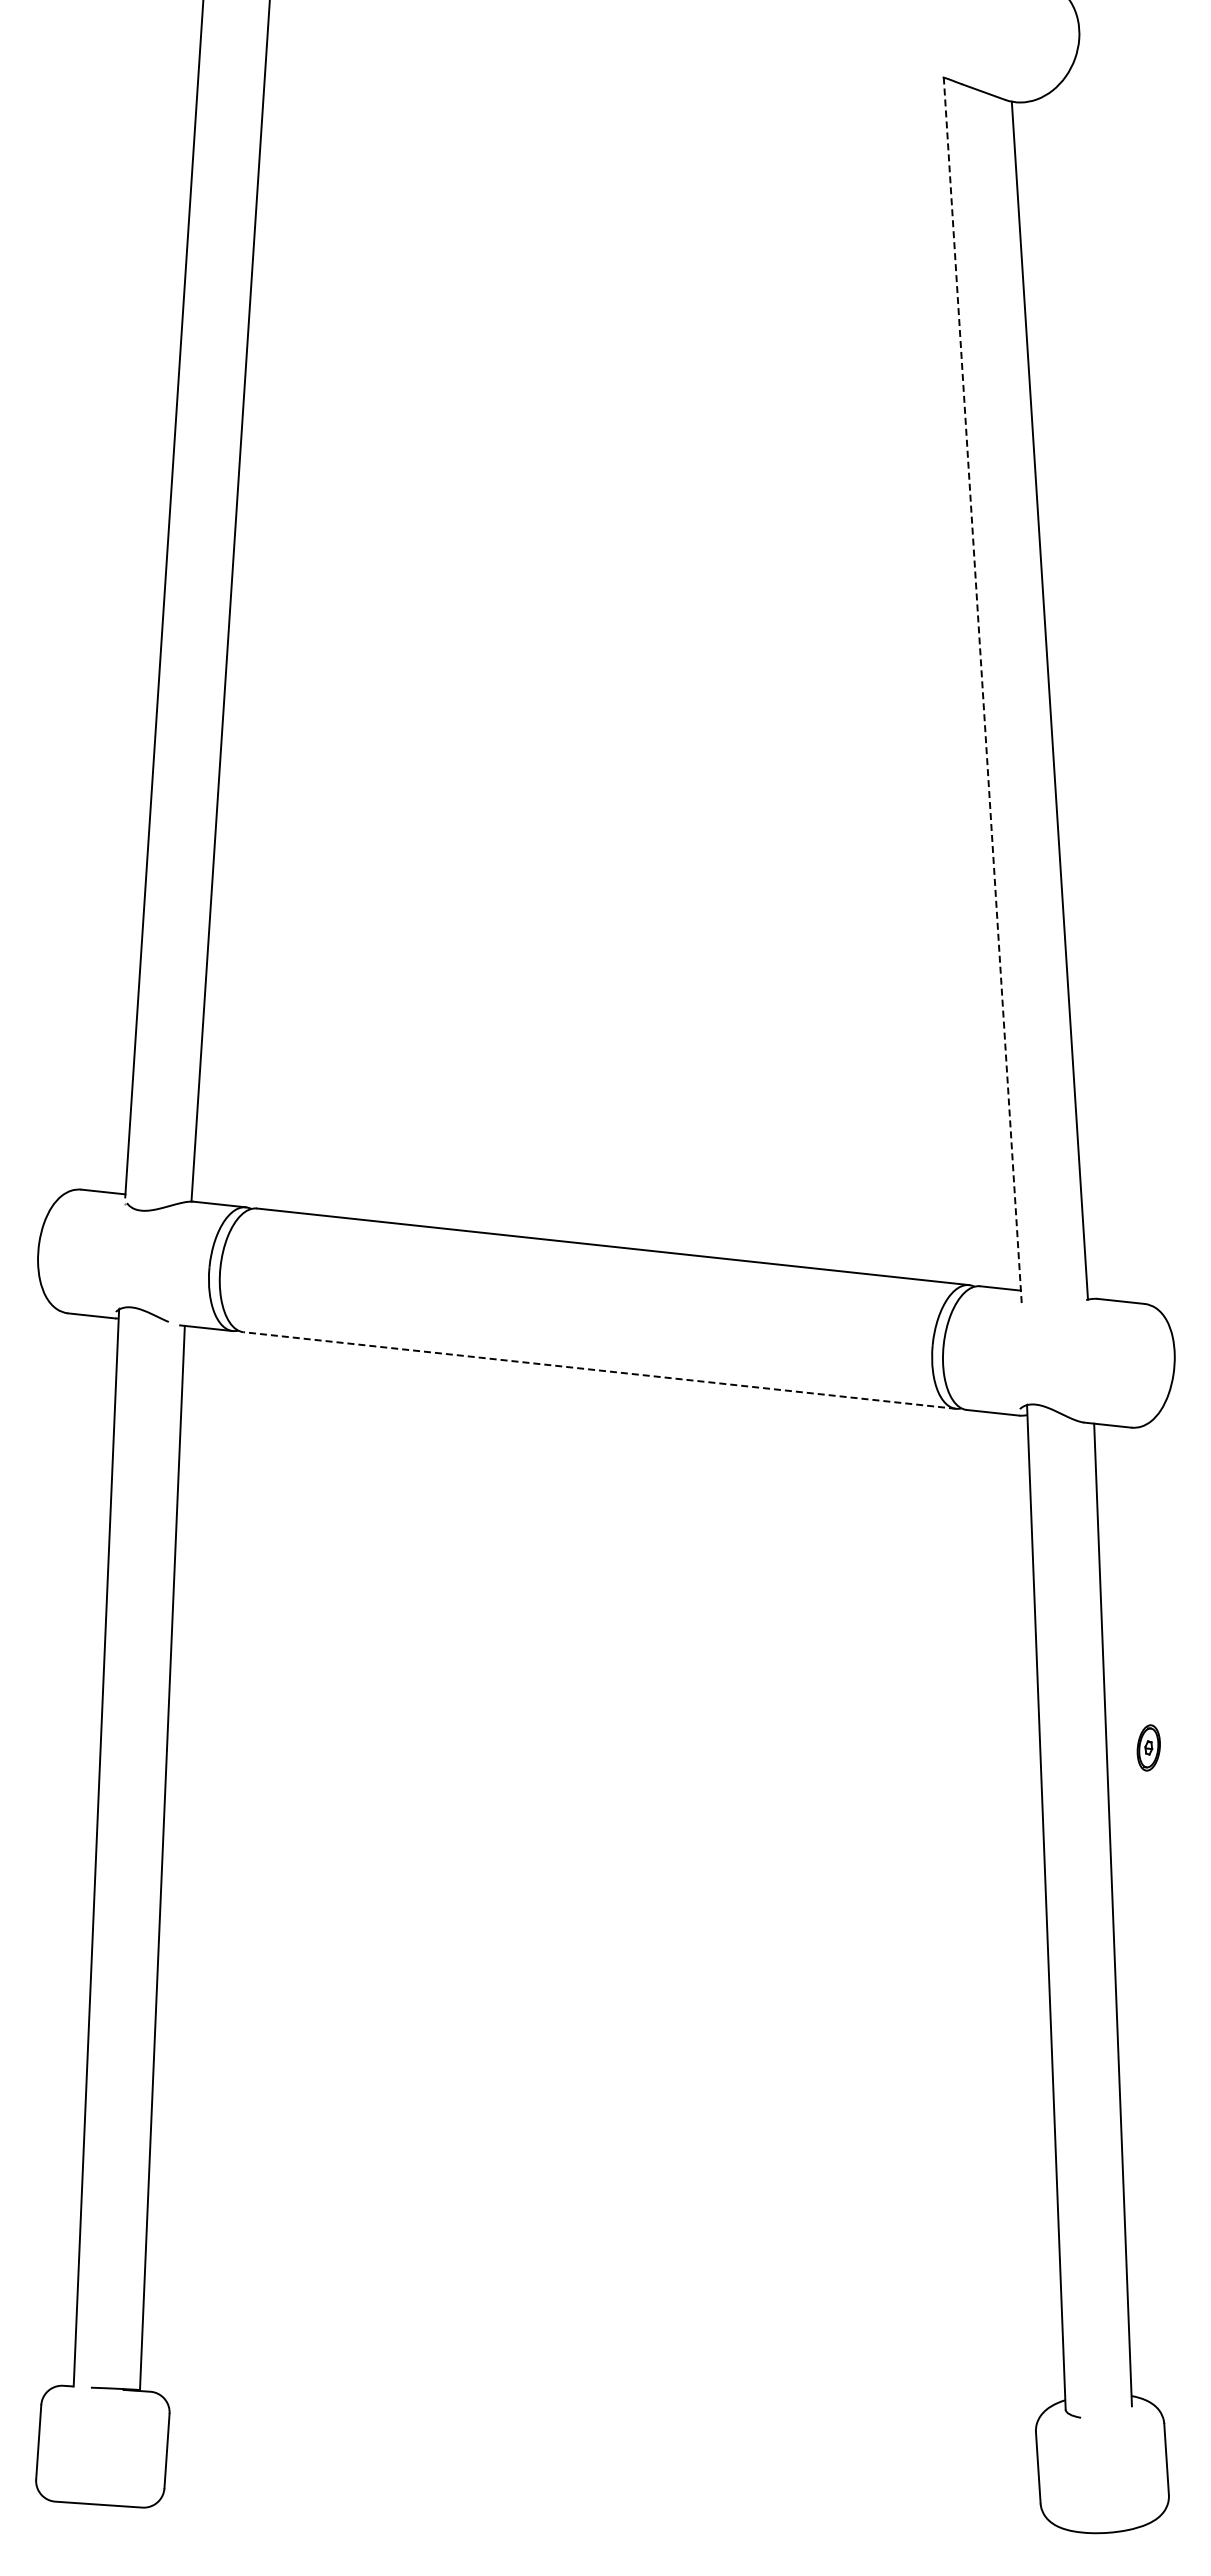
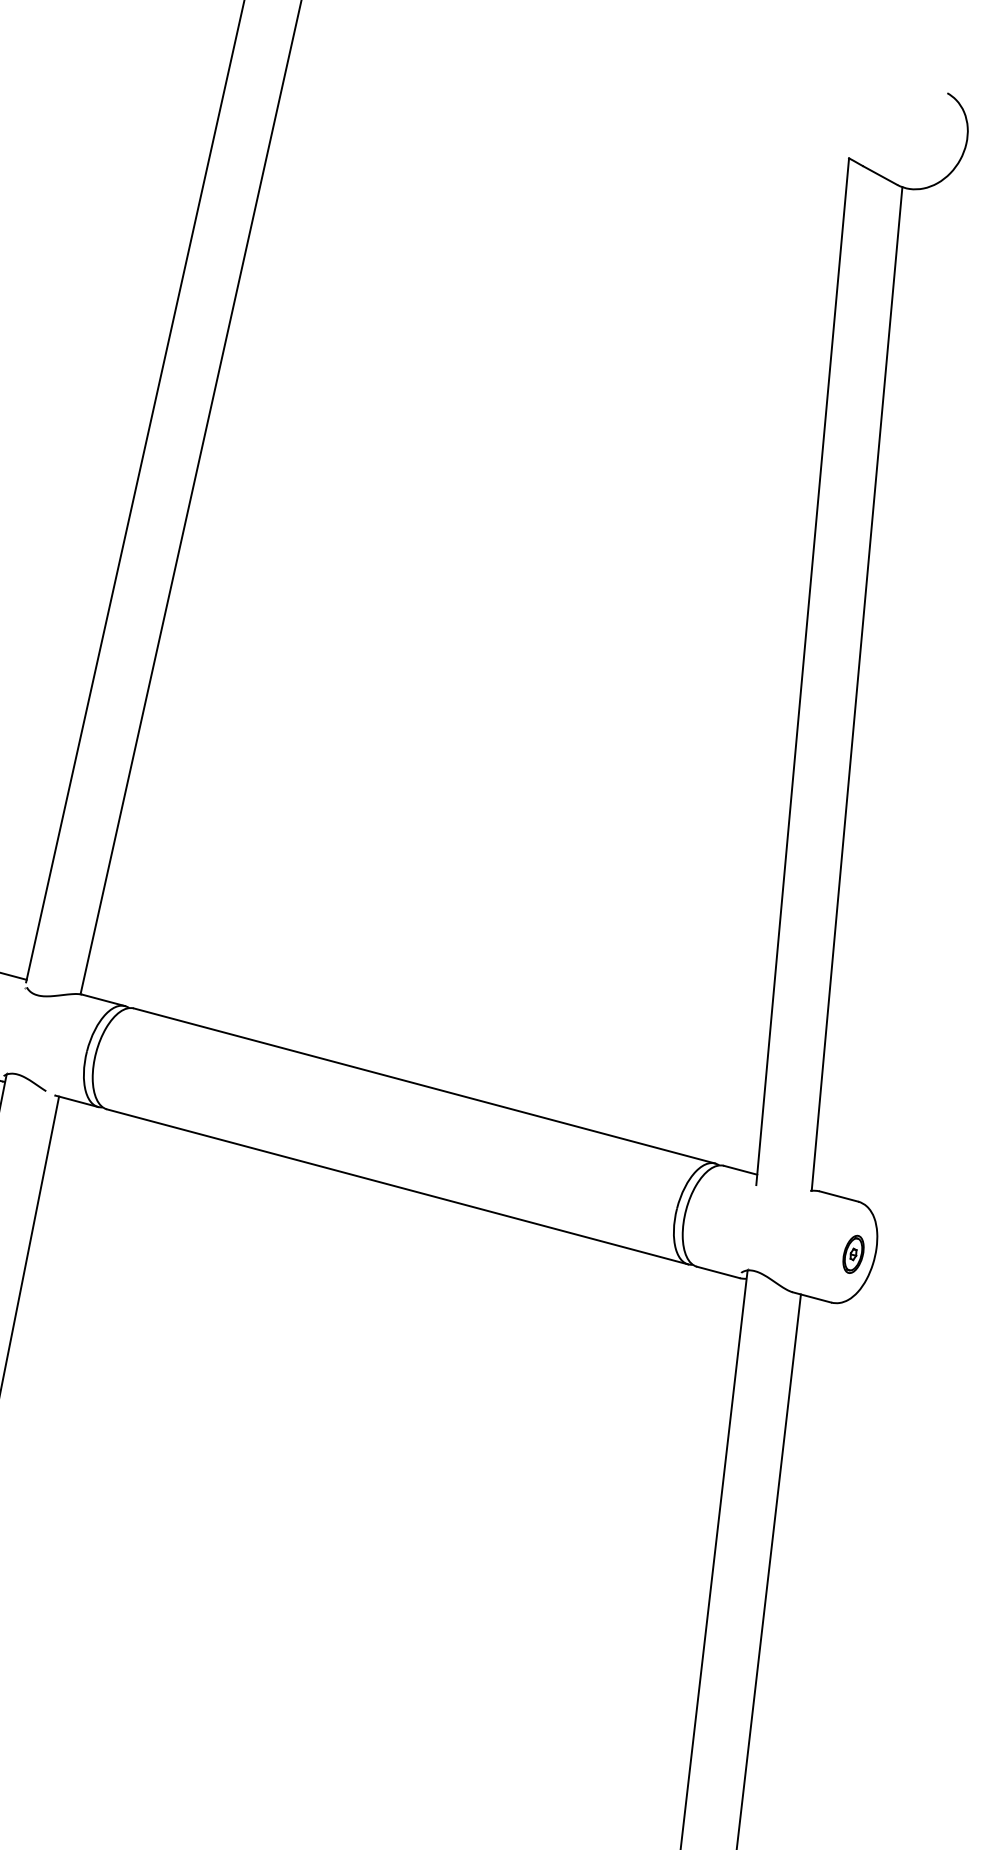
line: (982, 690) -> (802, 671), dashed -> solid
line: (599, 1370) -> (397, 1186), dashed -> solid
part: (1148, 1747) -> (853, 1254), moved

